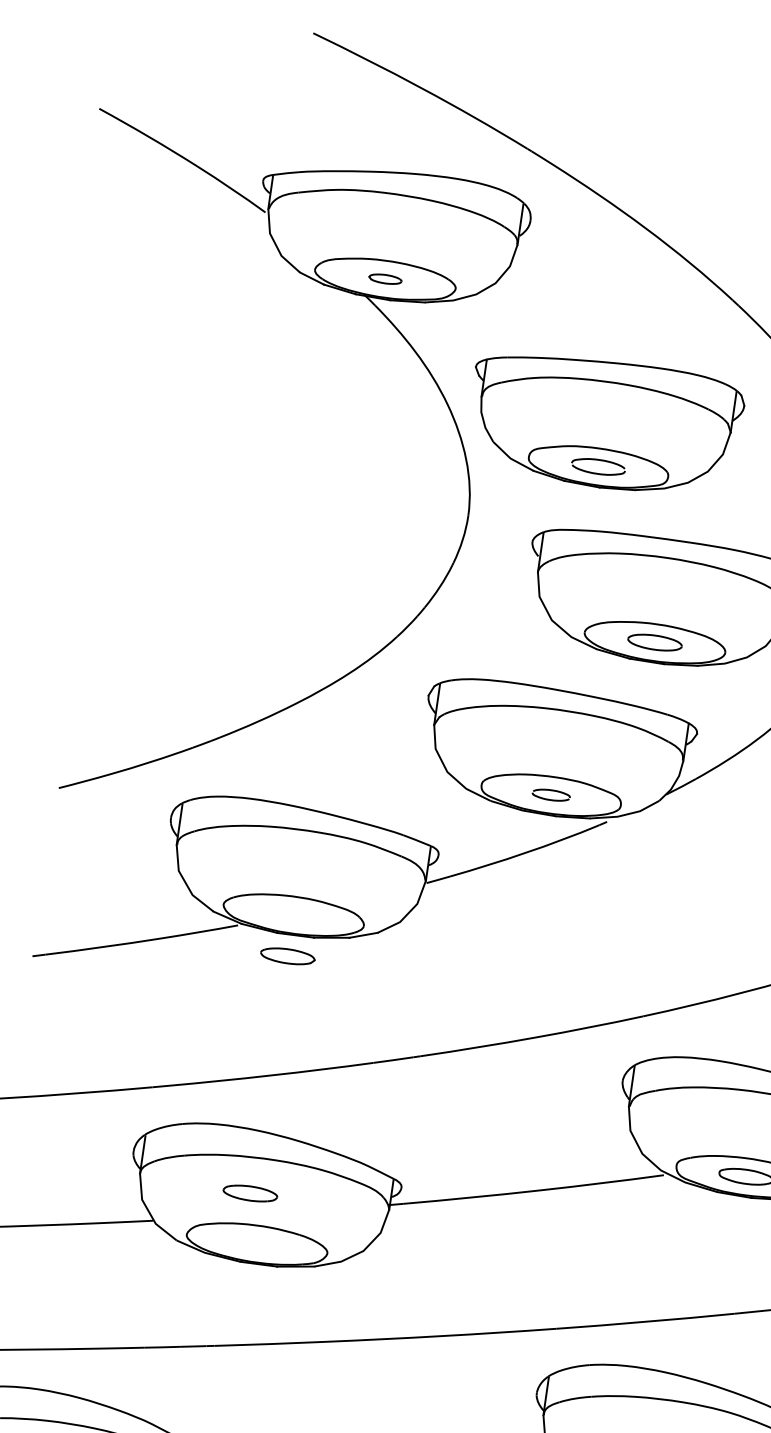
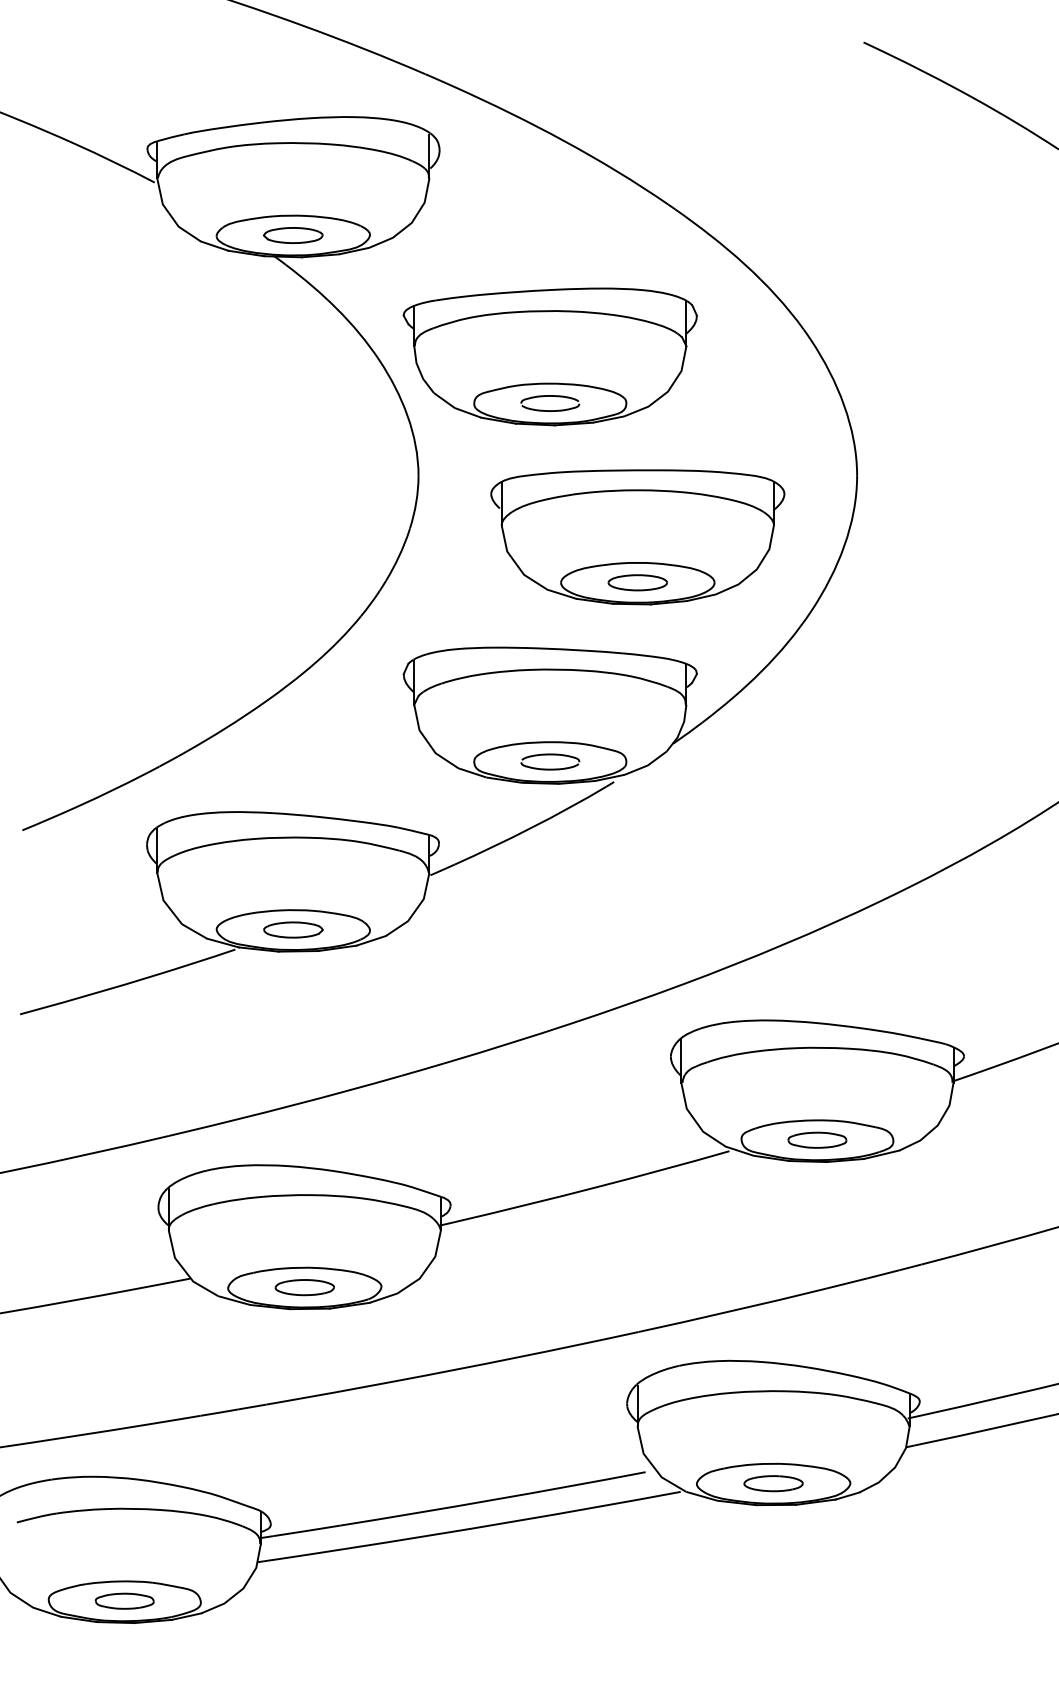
part: (385, 279) -> (293, 235), size x1.67
part: (551, 794) -> (550, 761), size x1.43
part: (288, 955) -> (293, 929), moved
part: (250, 1193) -> (304, 1287), moved

